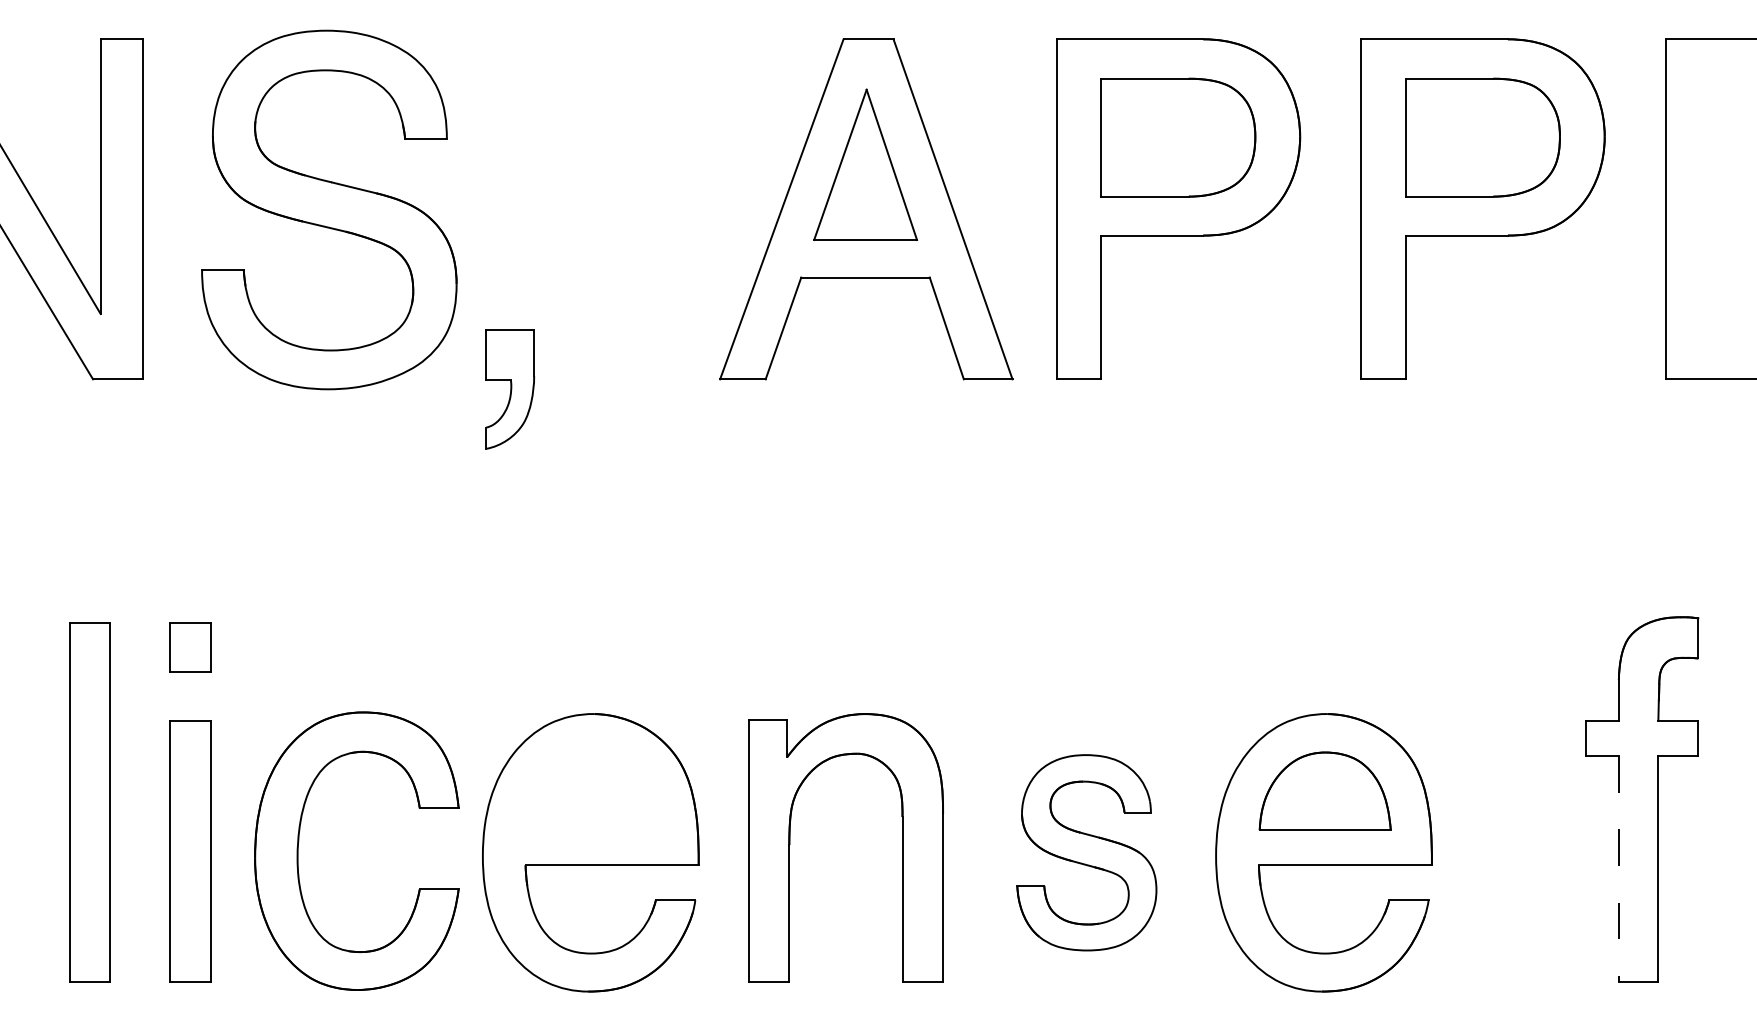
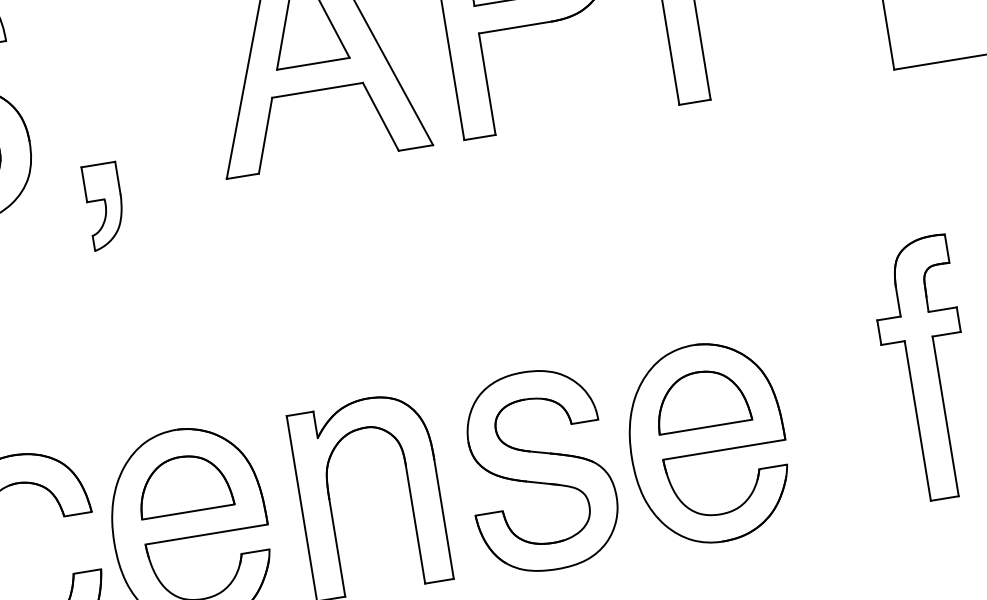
part: (509, 389) -> (104, 206), moved
part: (591, 790) -> (183, 484), added
part: (1086, 852) -> (540, 470), size x1.43
line: (1618, 869) -> (917, 421), dashed -> solid

